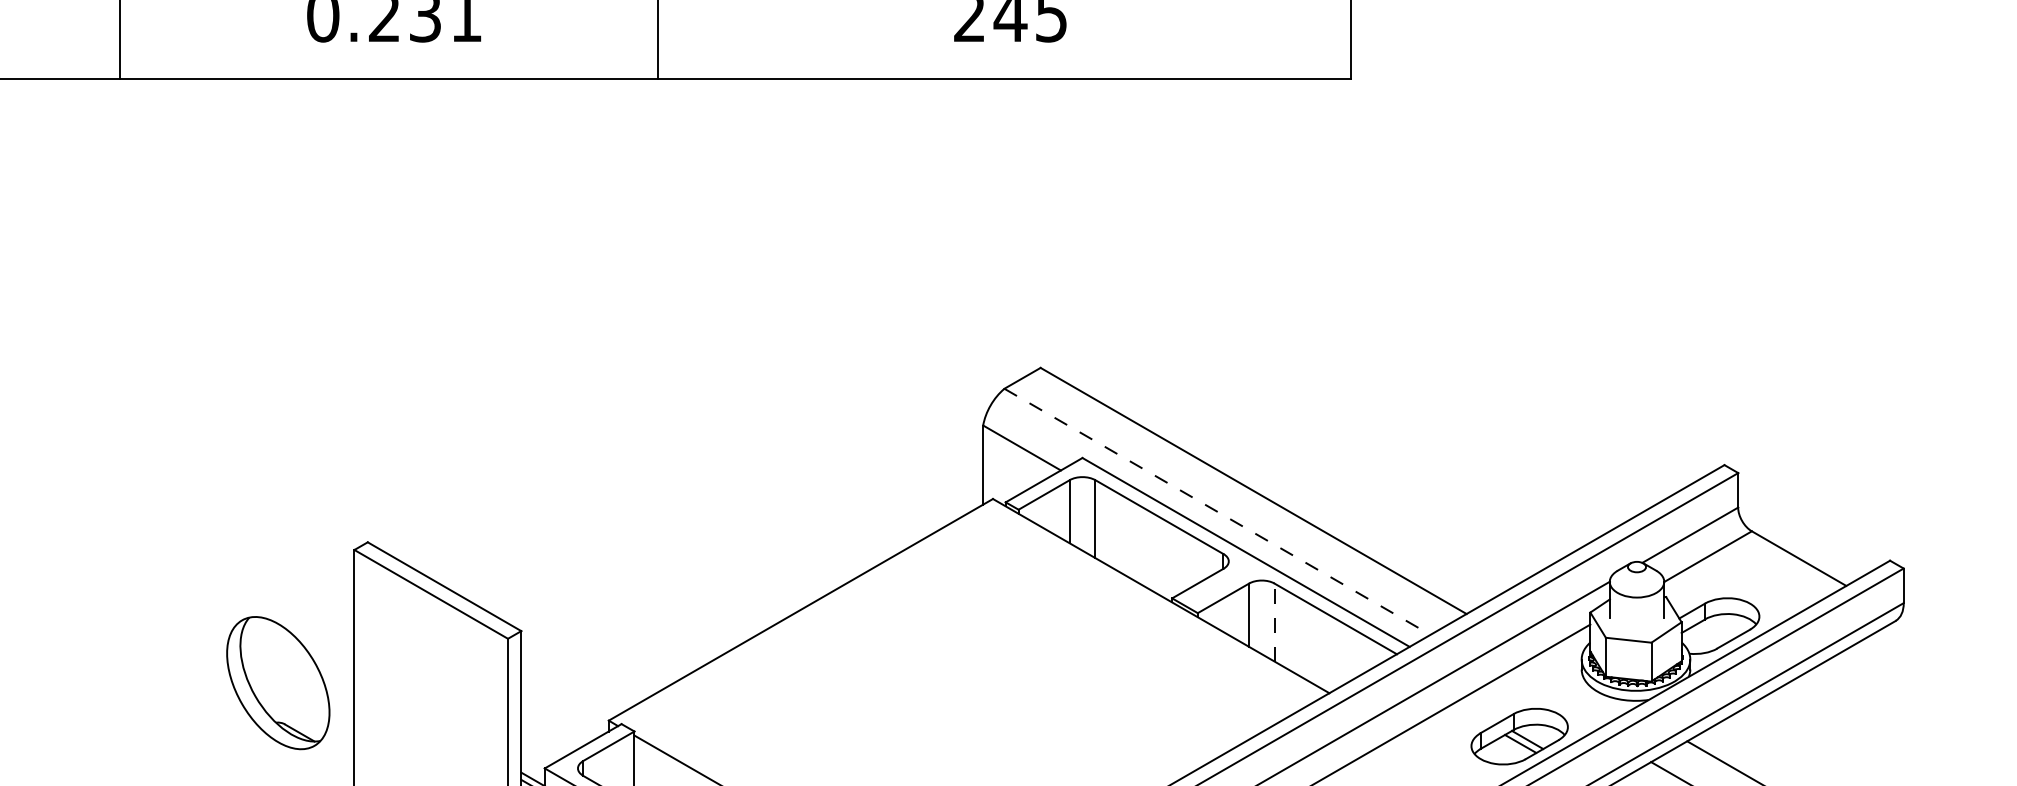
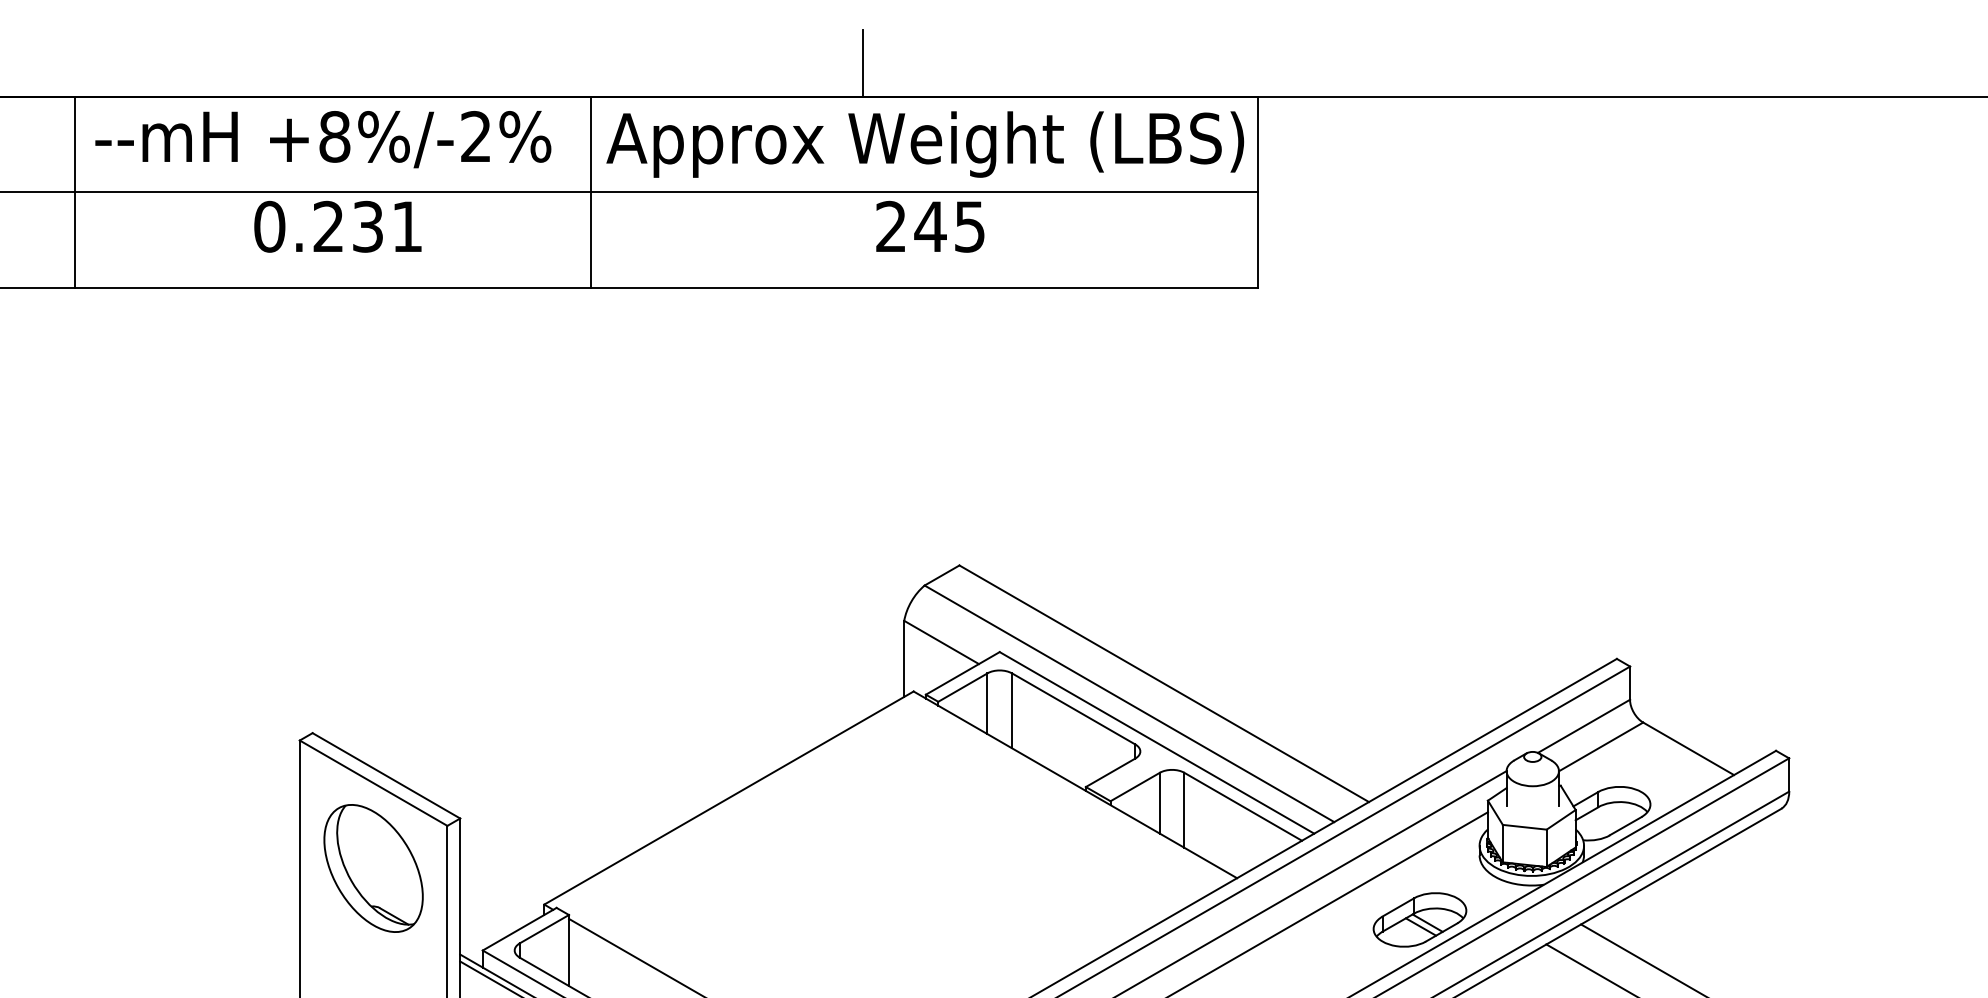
line: (1217, 511) -> (1129, 703), dashed -> solid
line: (1274, 621) -> (1184, 809), dashed -> solid
part: (278, 683) -> (373, 868), moved

